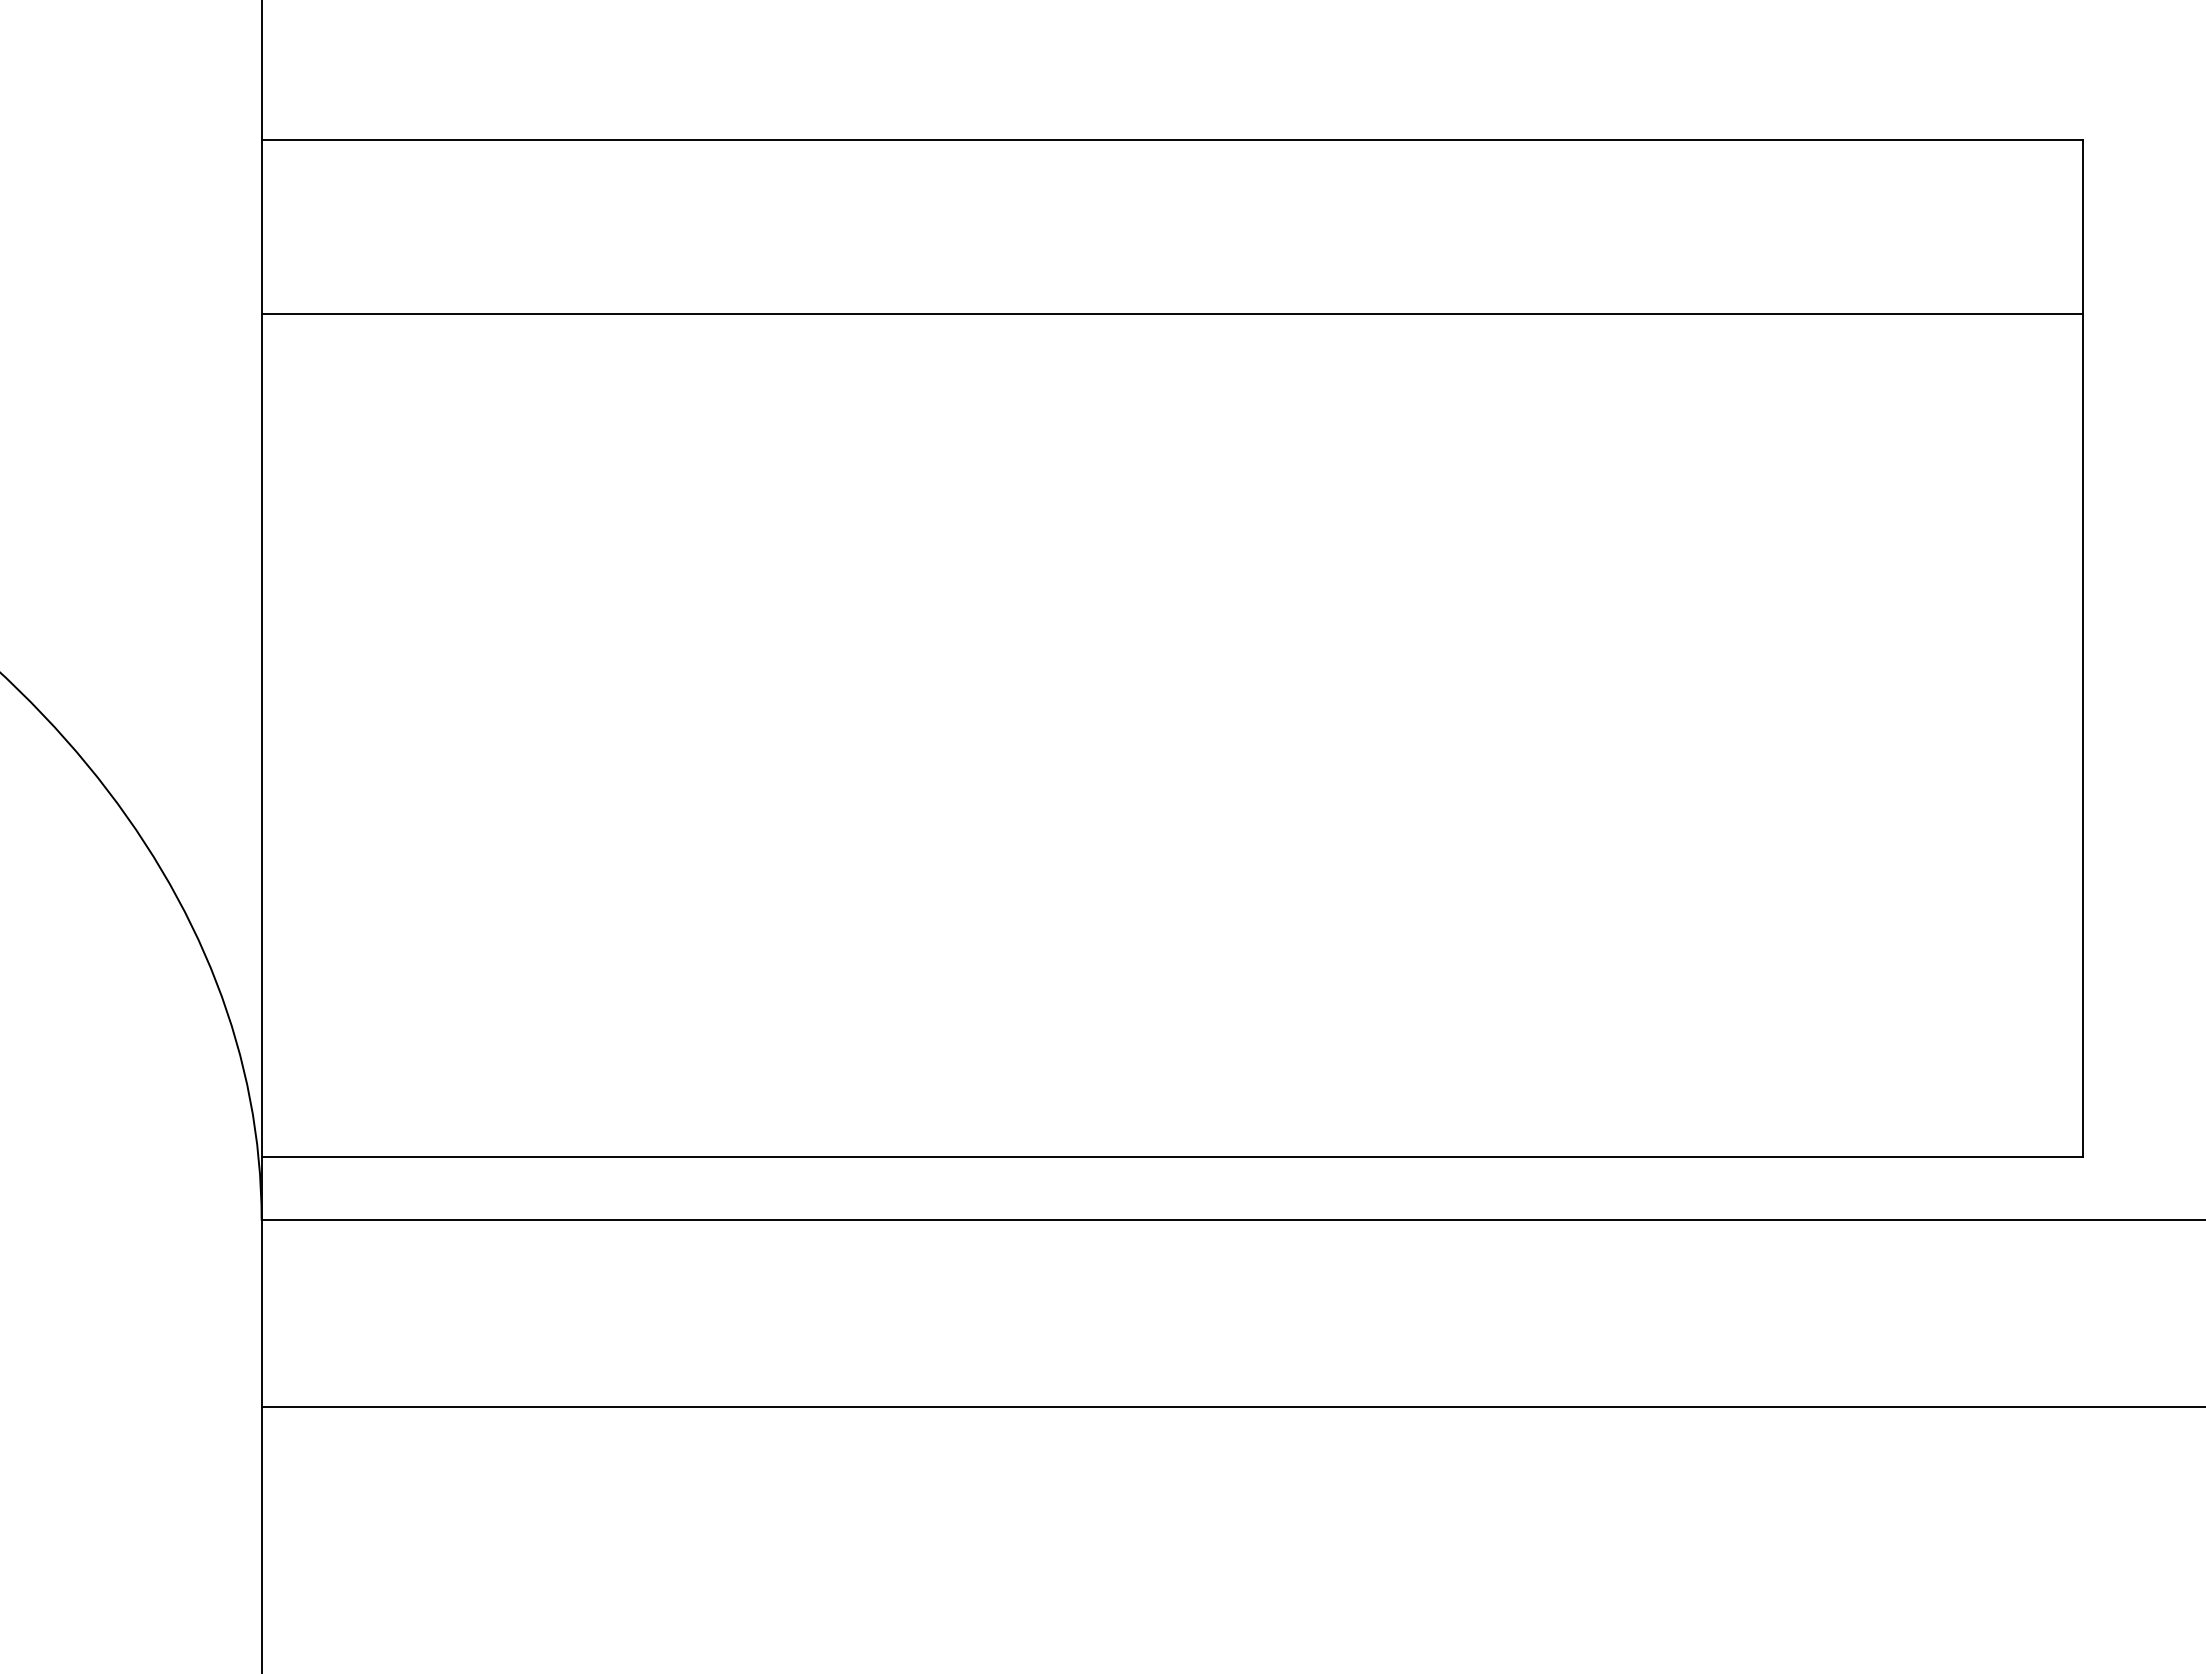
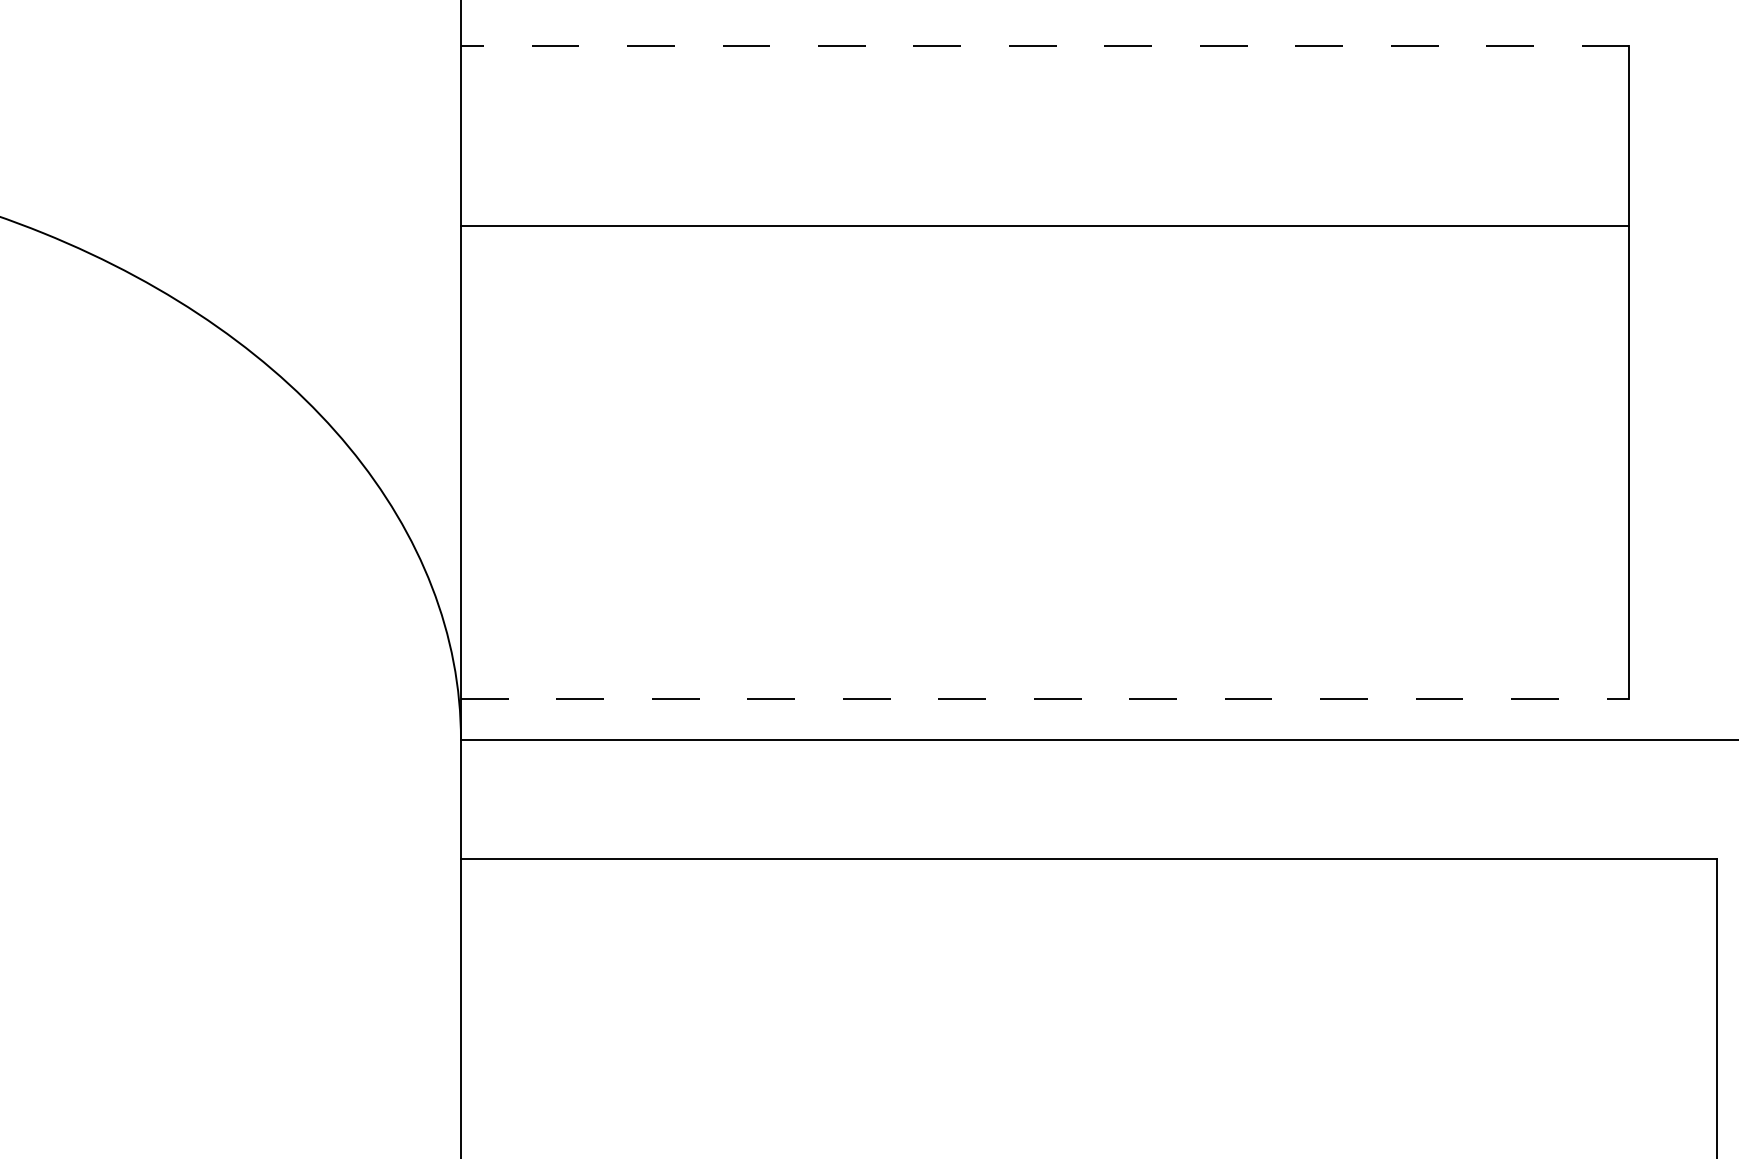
line: (1171, 139) -> (1044, 46), solid -> dashed
line: (1171, 314) -> (1044, 226), moved
line: (1172, 1156) -> (1045, 698), solid -> dashed

